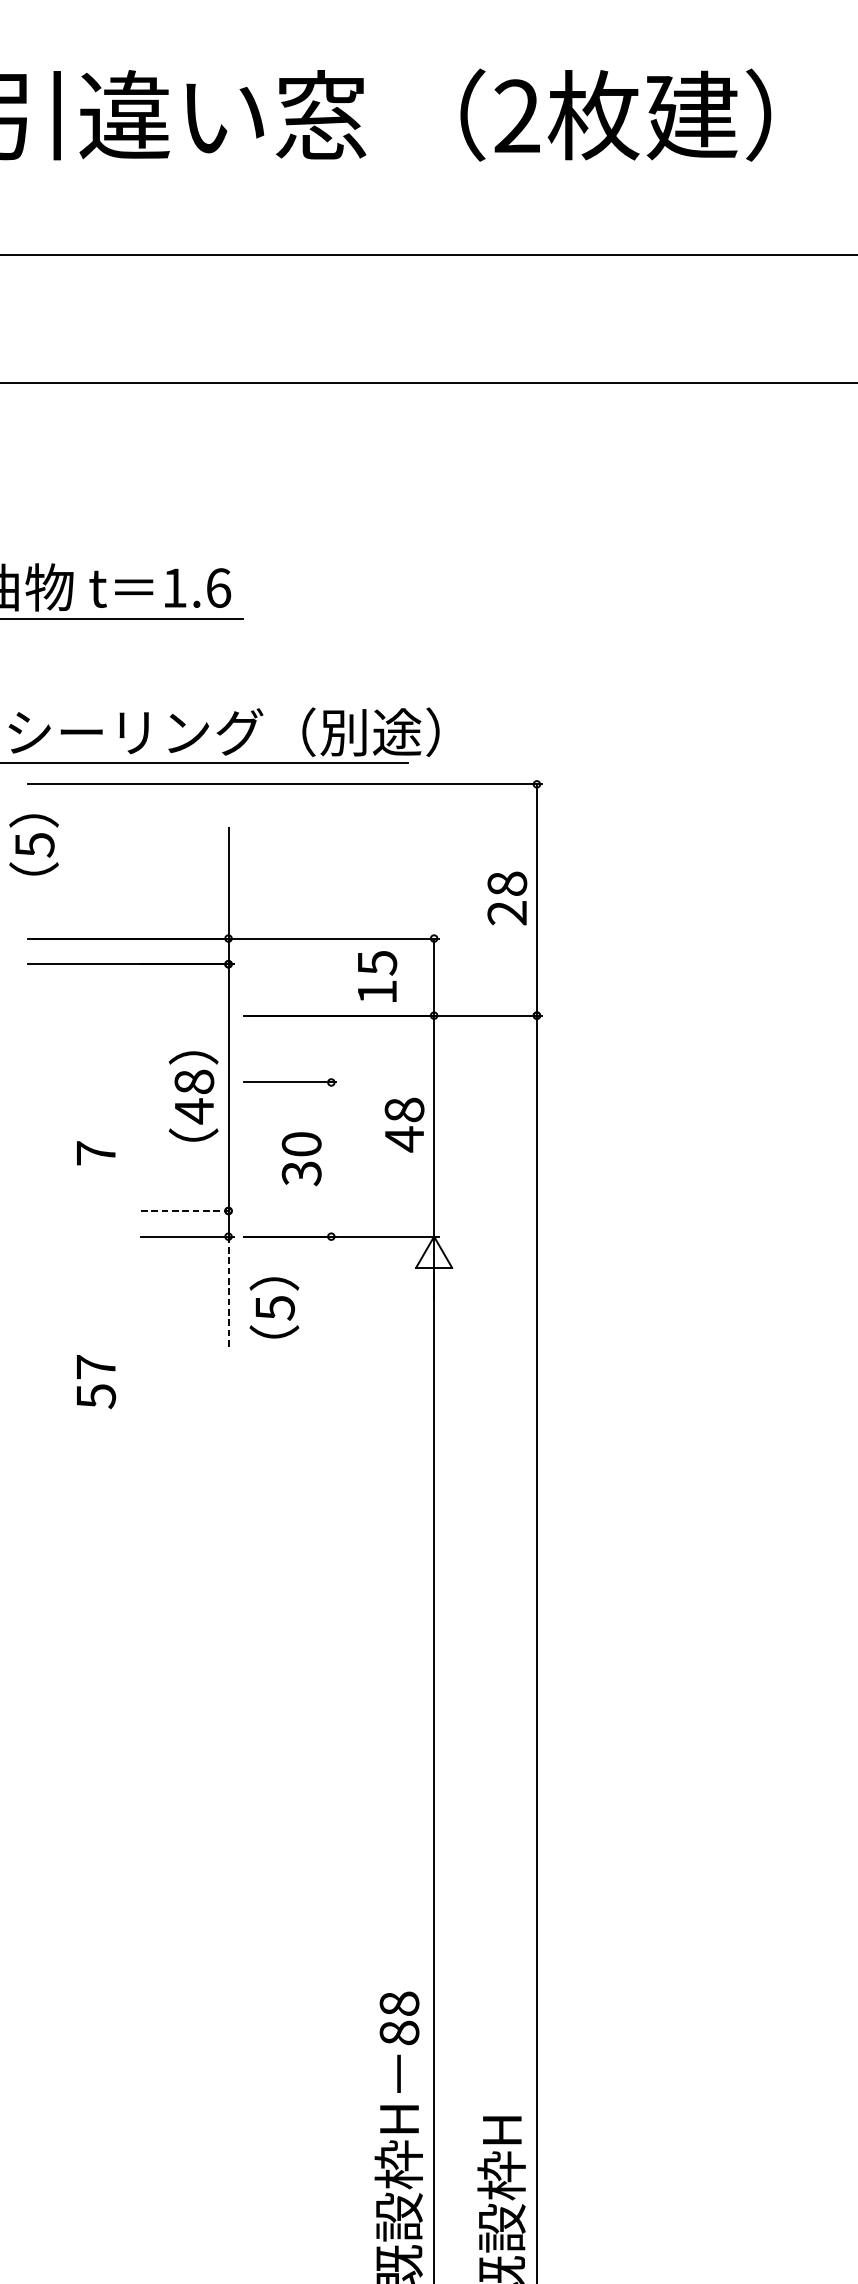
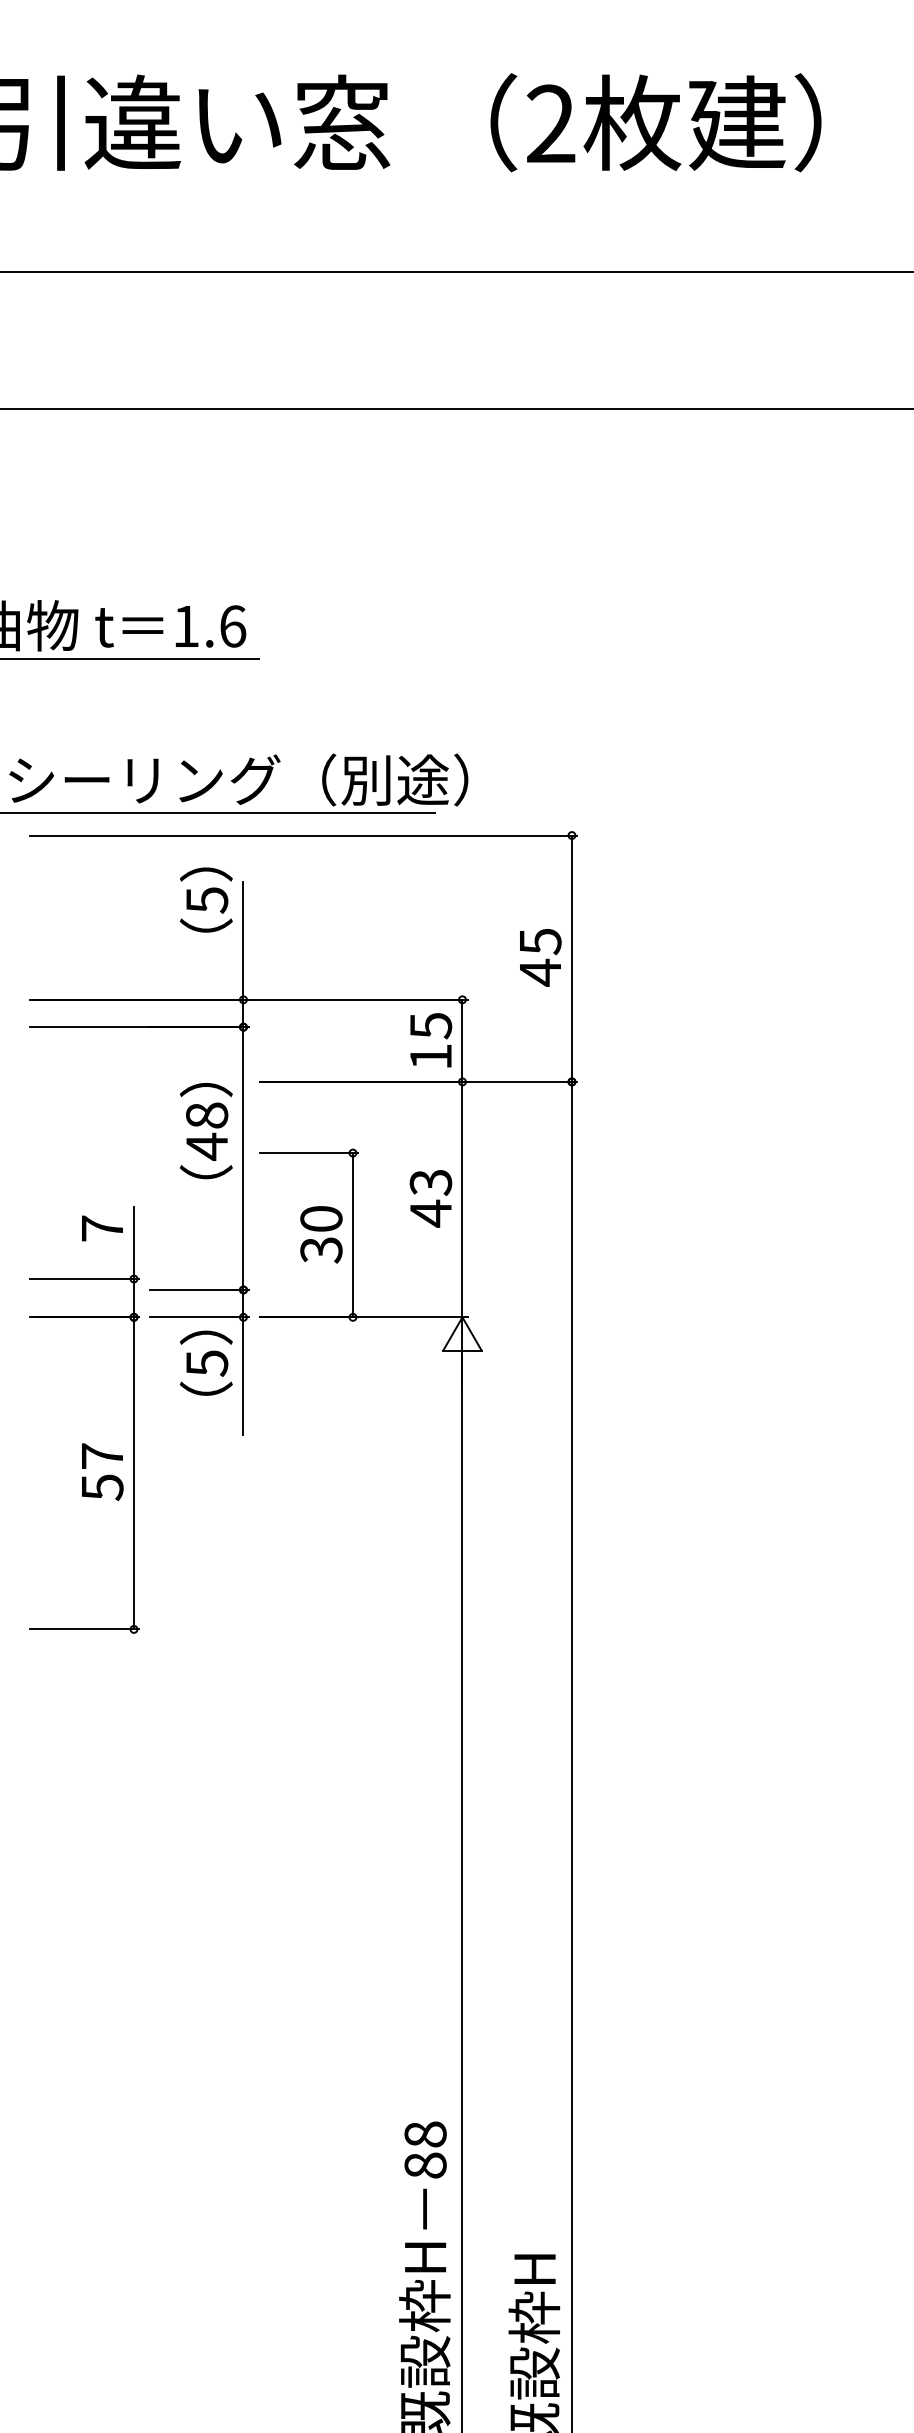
text: (33, 844) -> (205, 899), moved
text: (507, 898) -> (540, 957), 28 -> 45
text: (377, 976) -> (431, 1040), moved
text: (193, 1096) -> (206, 1131), moved
text: (404, 1110) -> (430, 1182), 48 -> 43
line: (330, 1159) -> (352, 1235), added
line: (188, 1210) -> (200, 1289), dashed -> solid
line: (228, 1292) -> (243, 1376), dashed -> solid
text: (273, 1307) -> (205, 1362), moved
part: (125, 1332) -> (133, 1419), added

